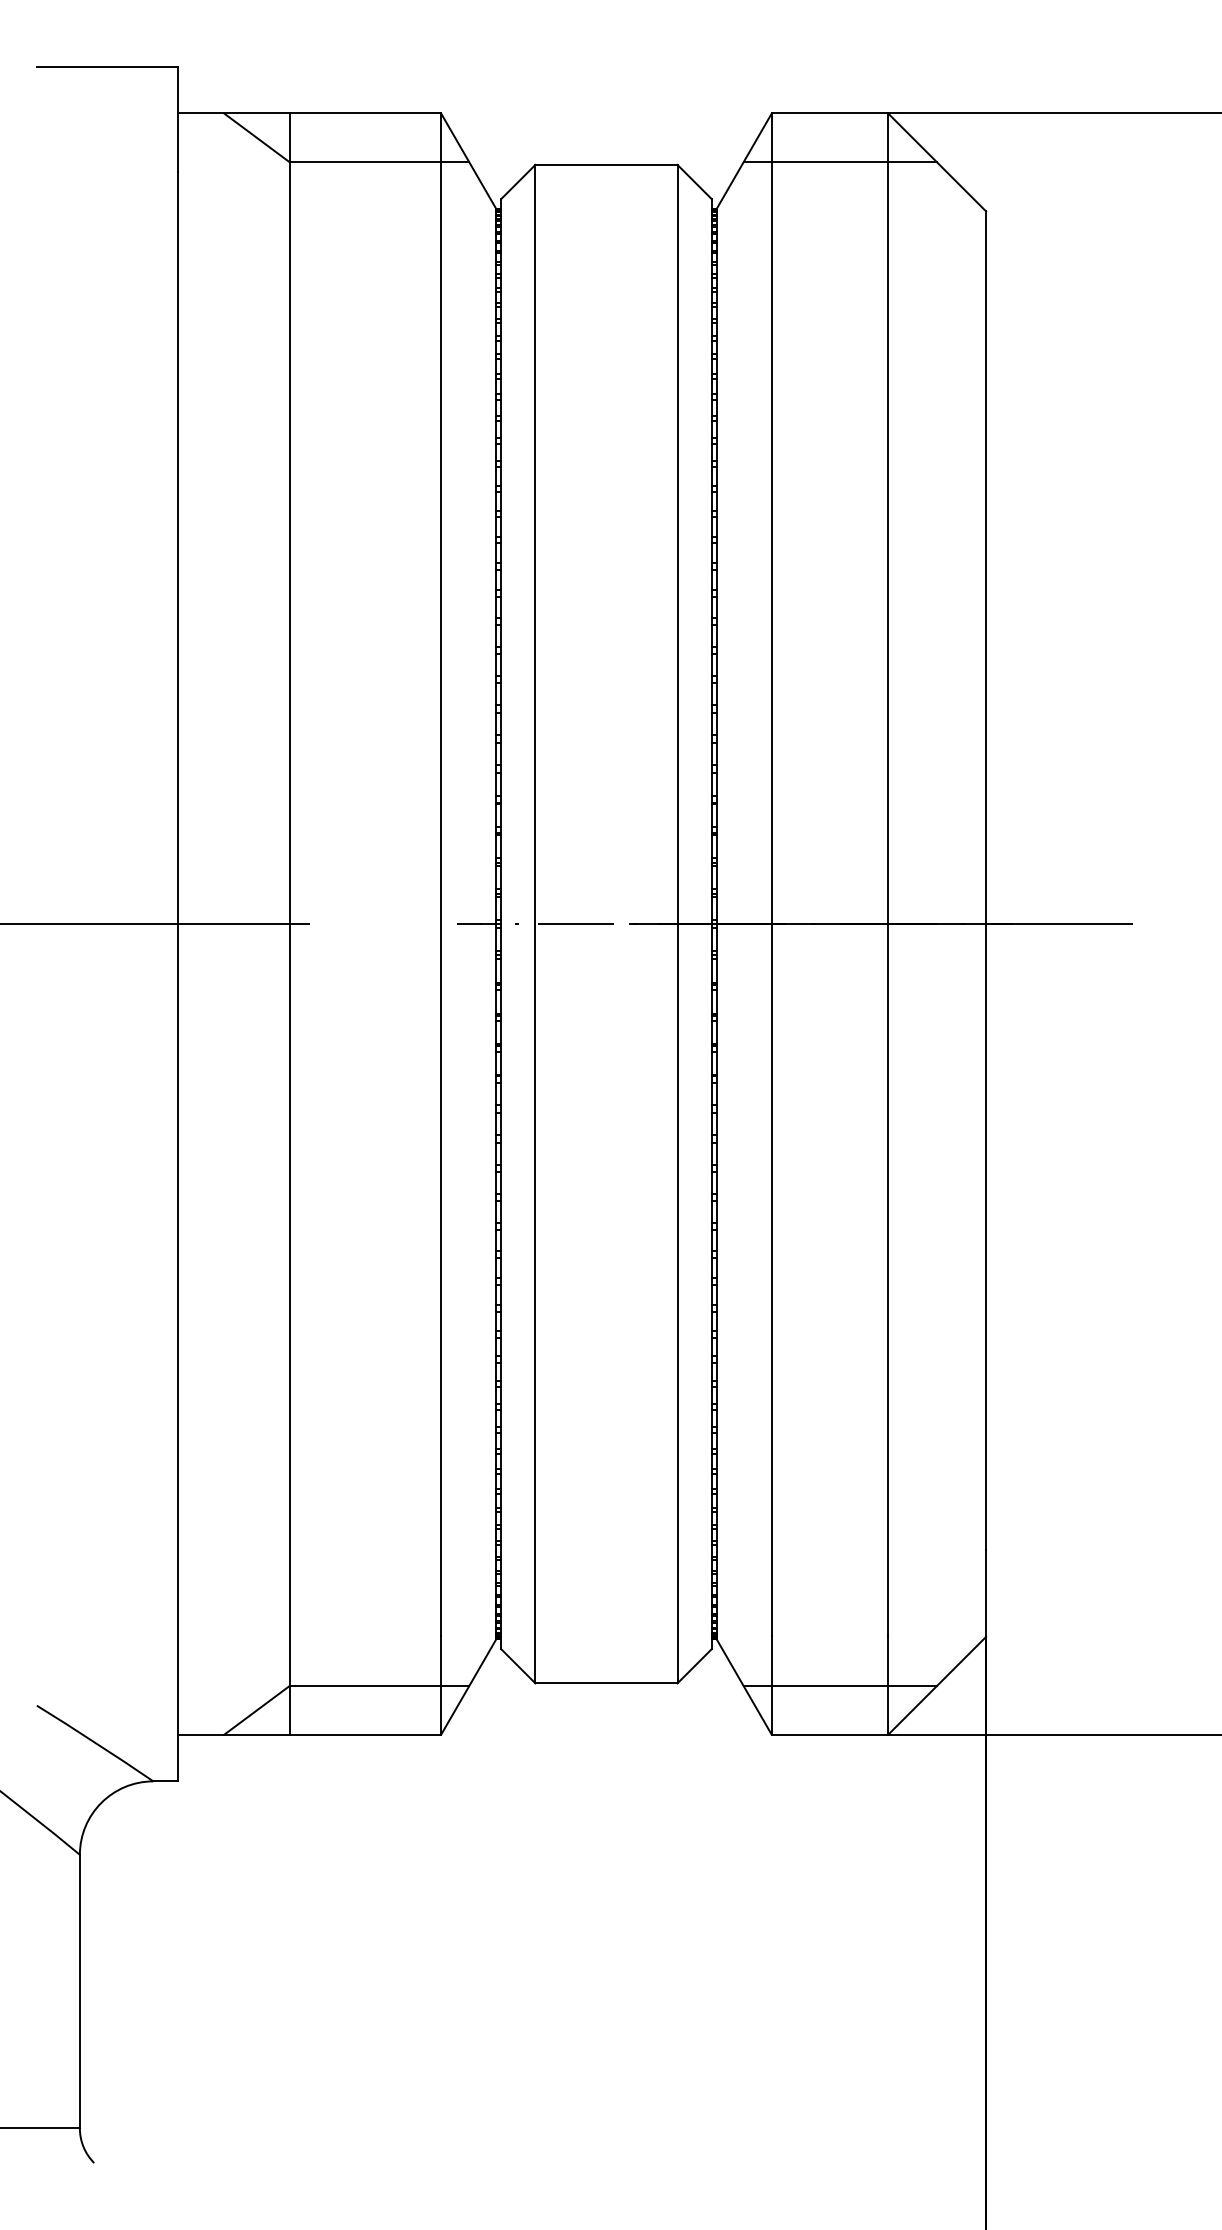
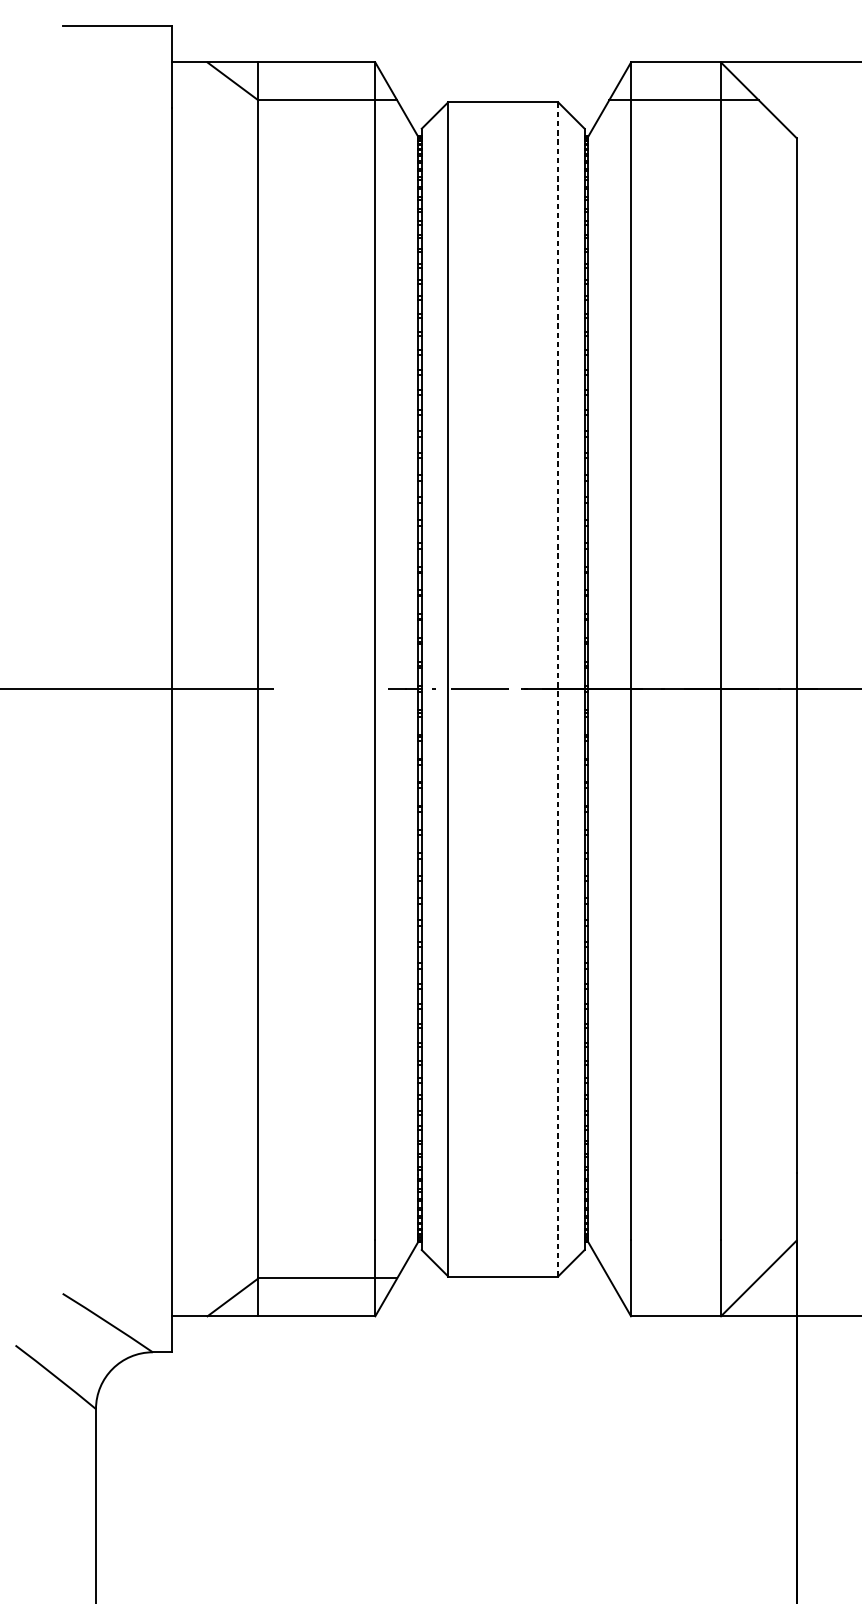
line: (677, 923) -> (558, 688), solid -> dashed
line: (840, 1685) -> (684, 1278), removed

